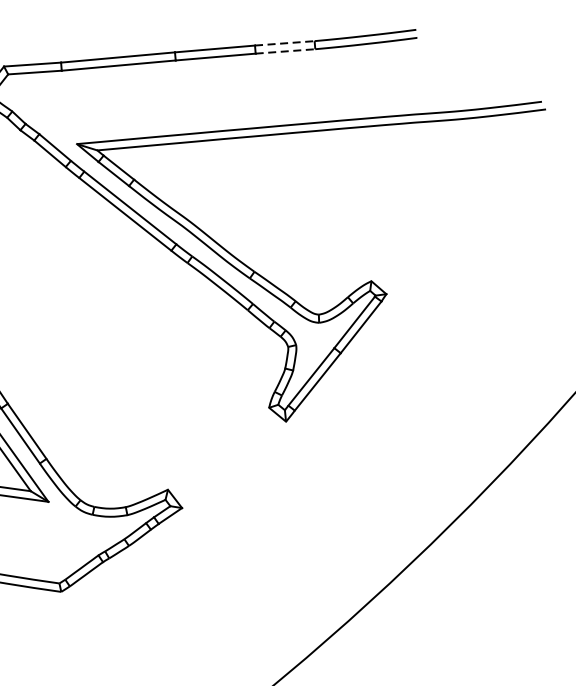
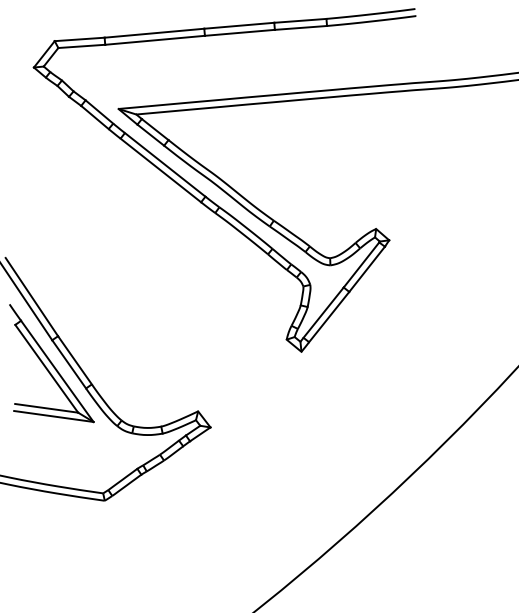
line: (284, 42) -> (300, 20), dashed -> solid
line: (286, 50) -> (301, 27), dashed -> solid

